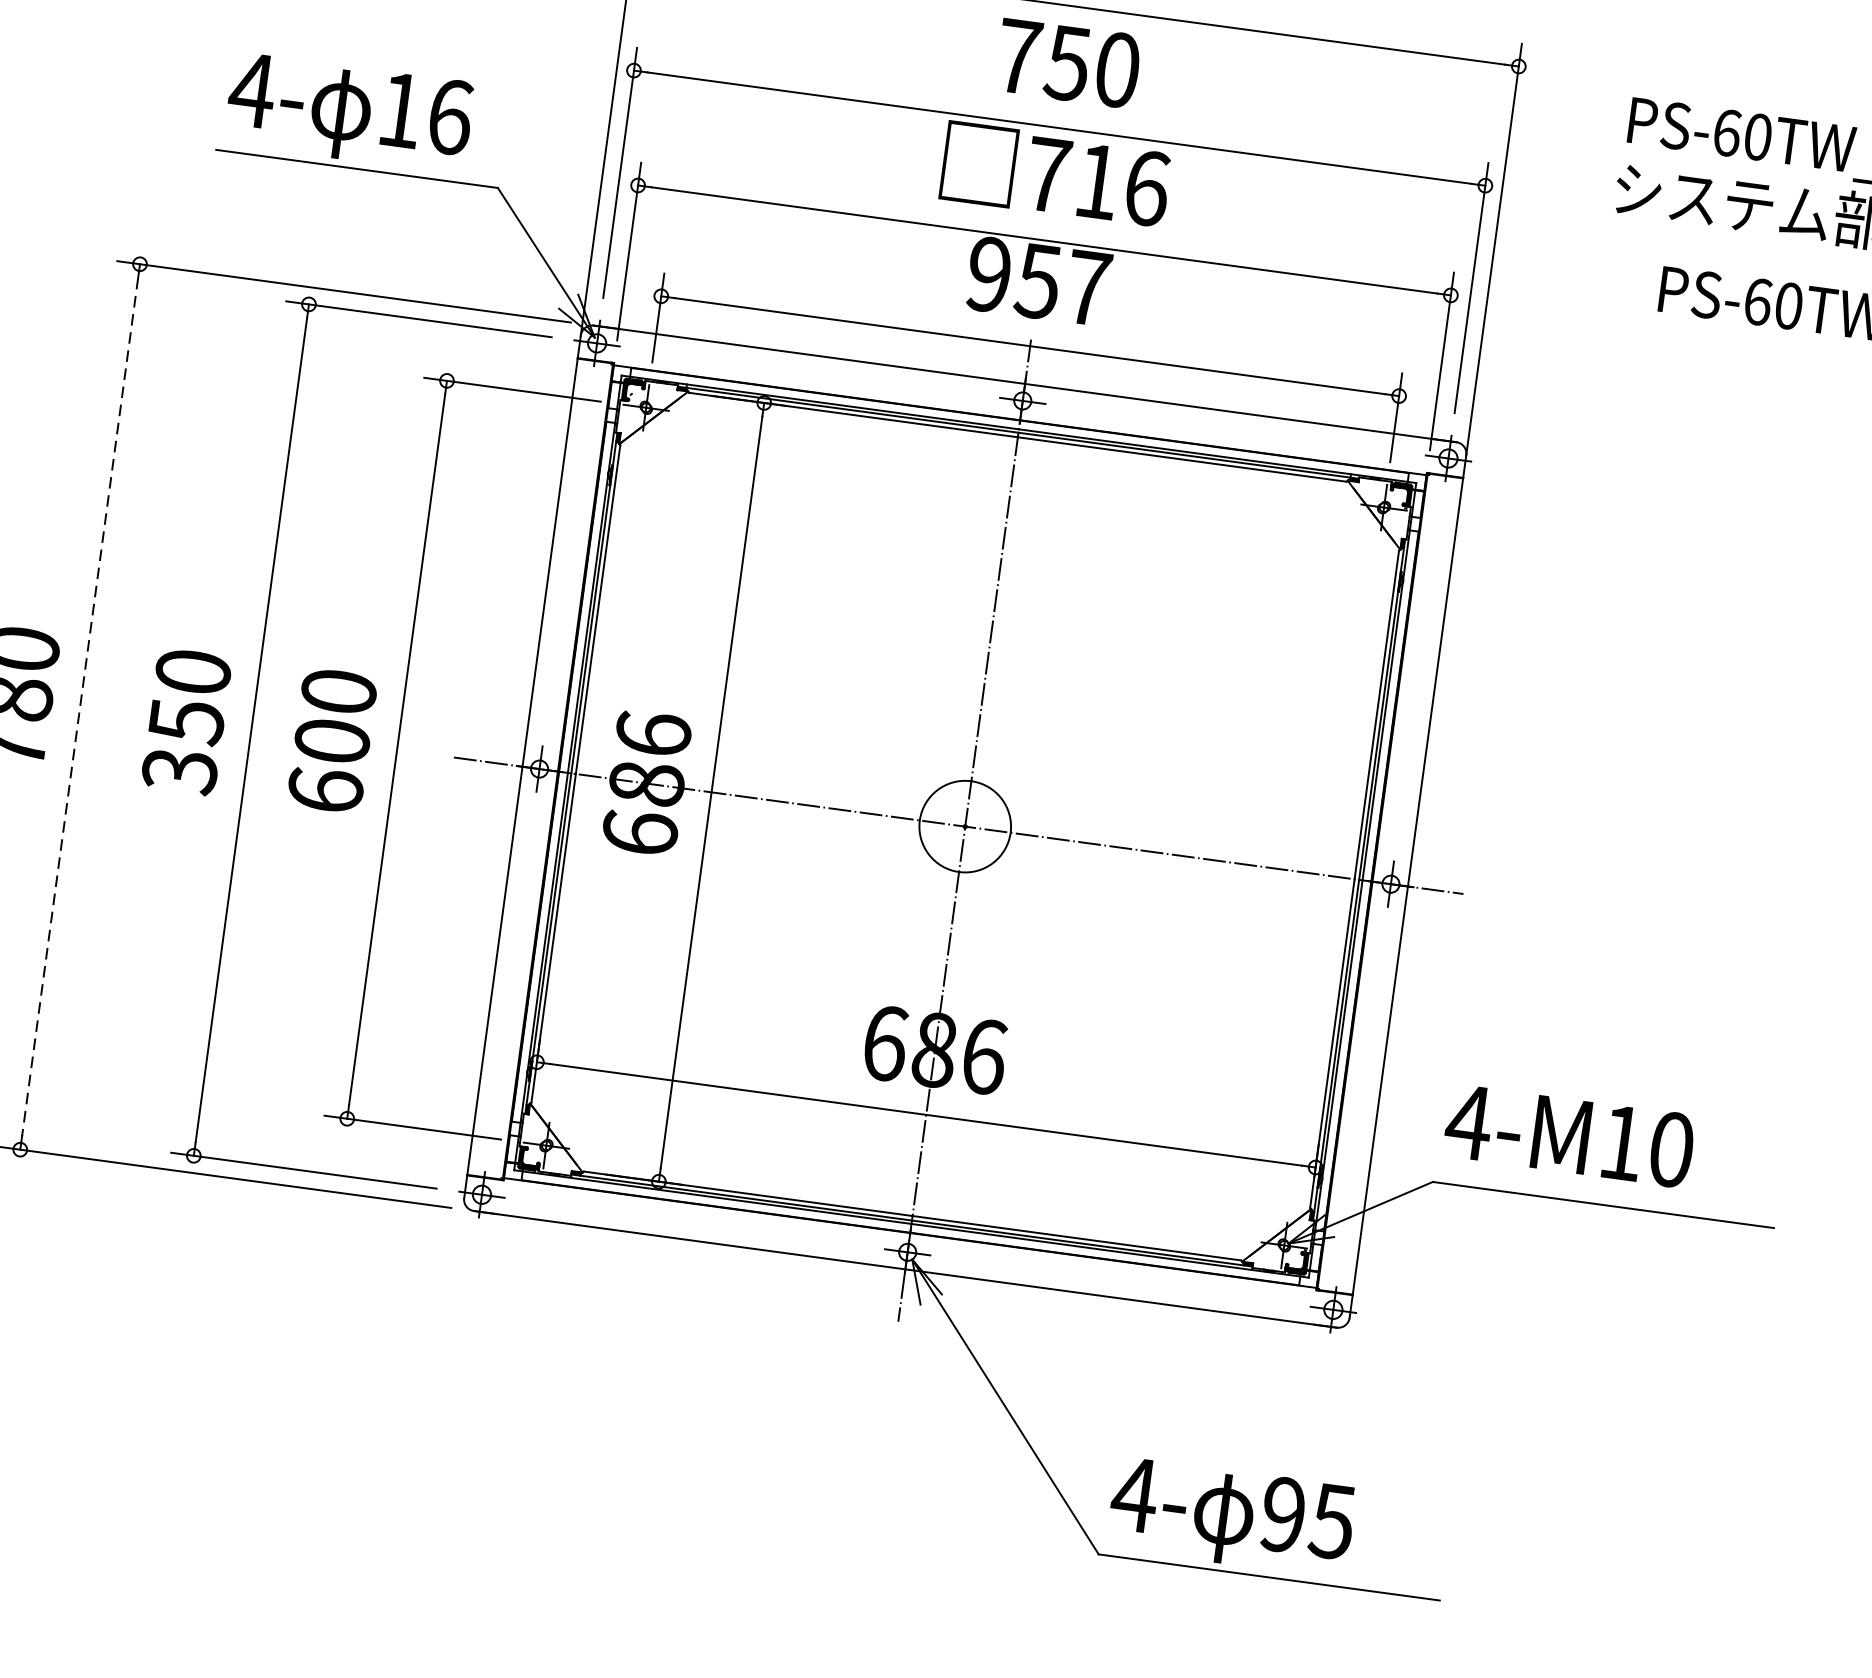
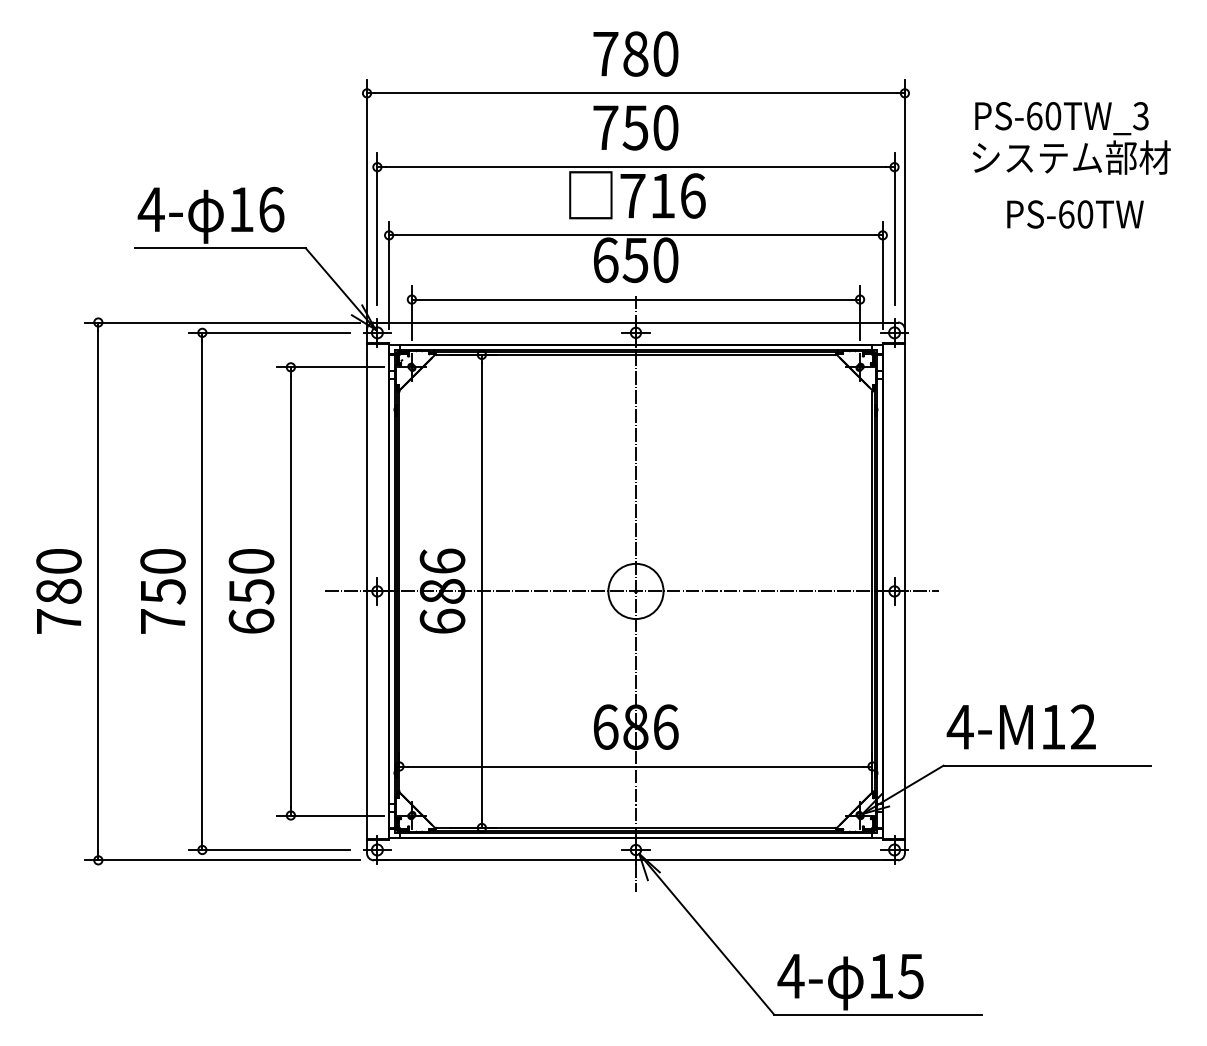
text: (1038, 281) -> (635, 260), 957 -> 650
line: (80, 707) -> (98, 591), dashed -> solid
text: (332, 741) -> (251, 591), 600 -> 650
text: (179, 770) -> (162, 621), 350 -> 750
text: (1671, 1148) -> (1083, 726), 4-M10 -> 4-M12
text: (1282, 1515) -> (880, 976), 95 -> 15

